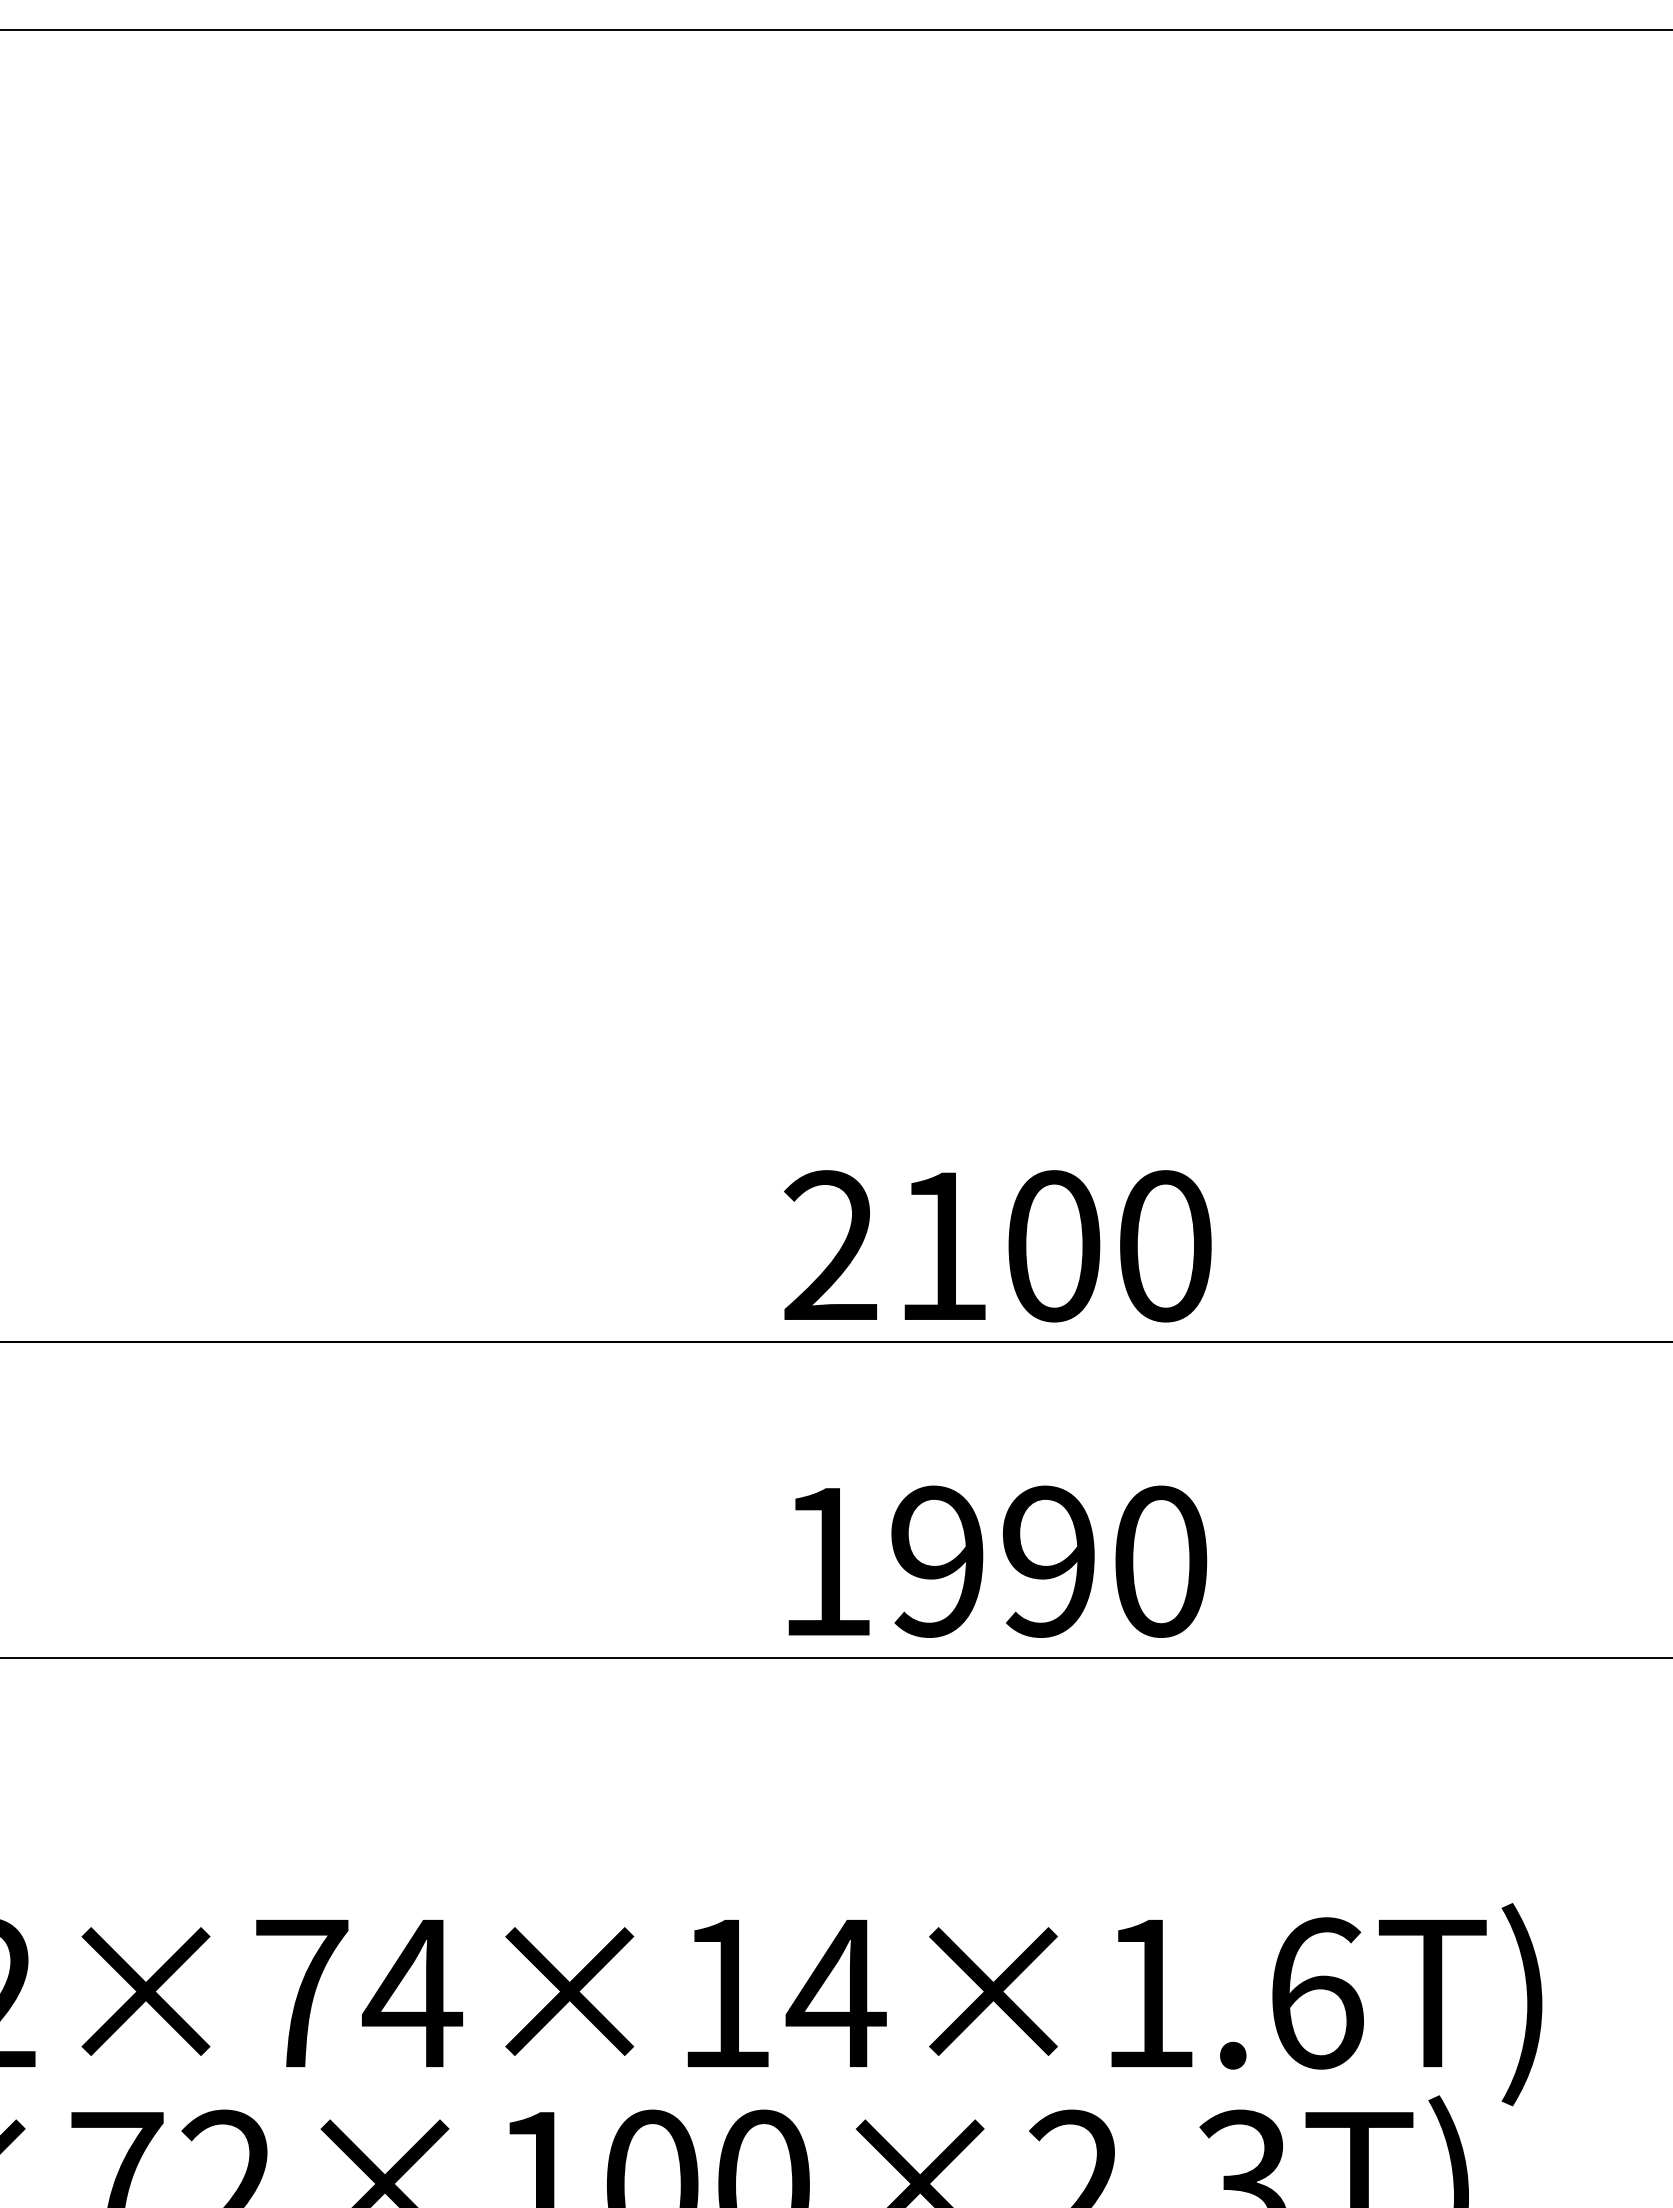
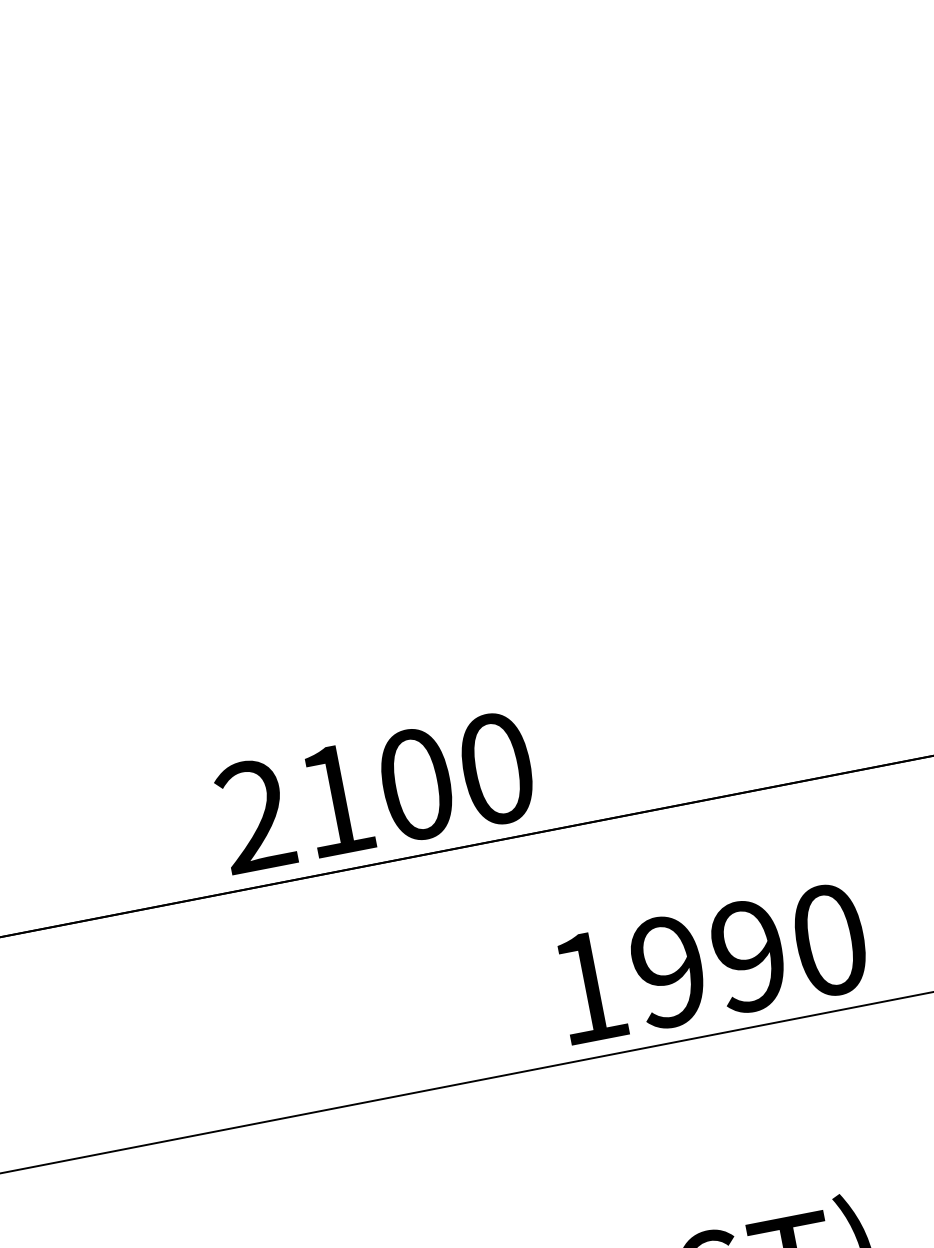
text: (997, 1561) -> (712, 963), moved

